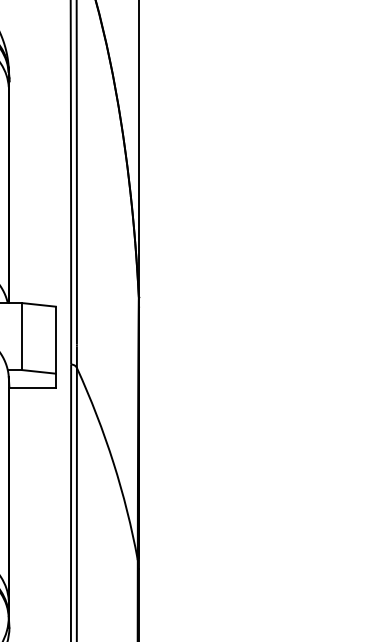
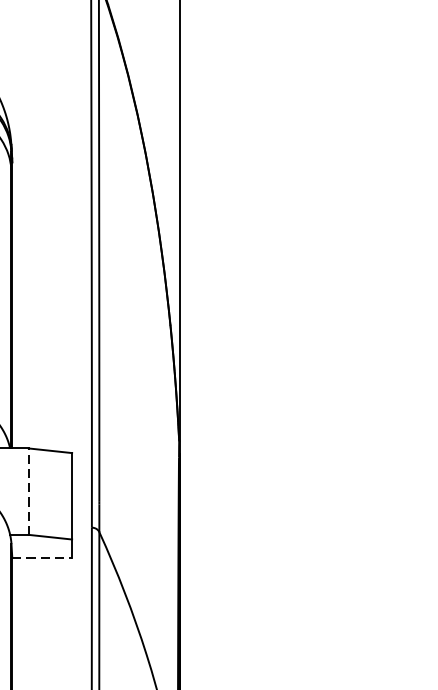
line: (22, 336) -> (29, 491), solid -> dashed
line: (33, 387) -> (43, 557), solid -> dashed

